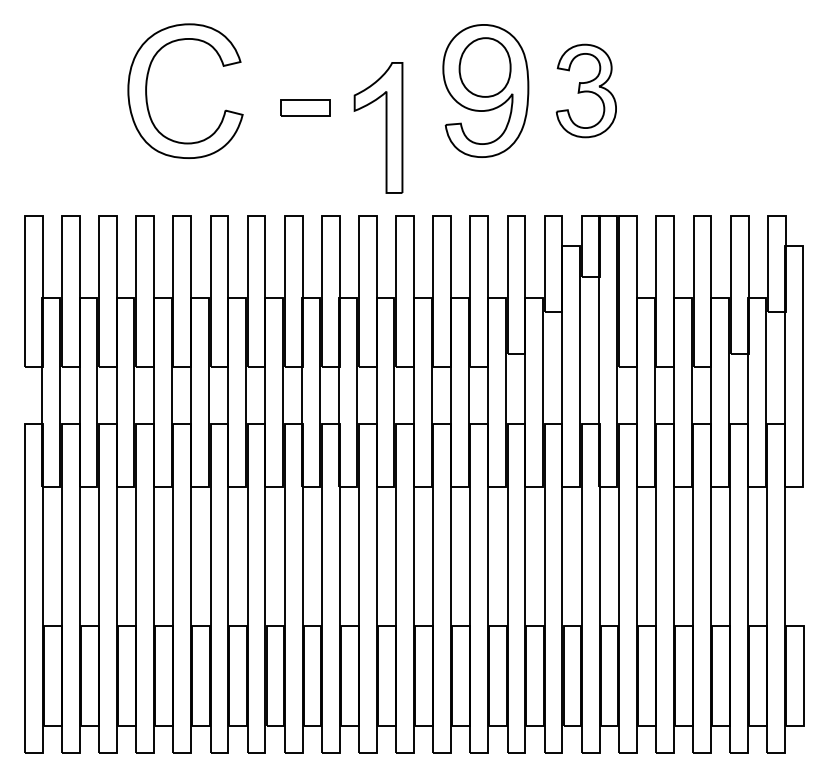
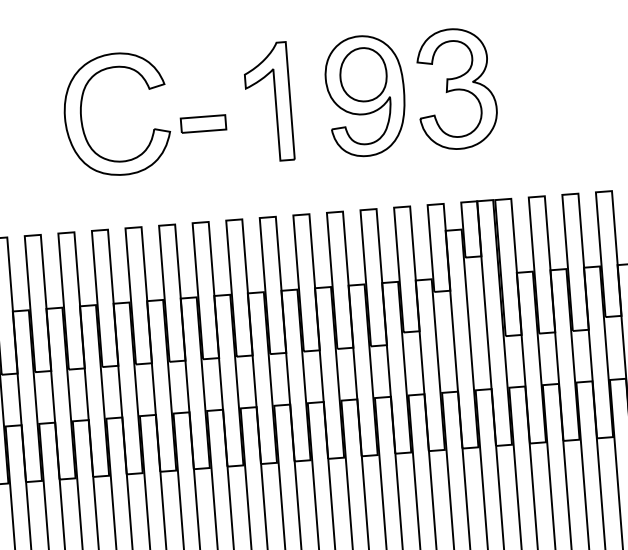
part: (147, 86) -> (82, 112), moved
part: (586, 90) -> (456, 88), size x1.43
part: (385, 127) -> (274, 101), moved

